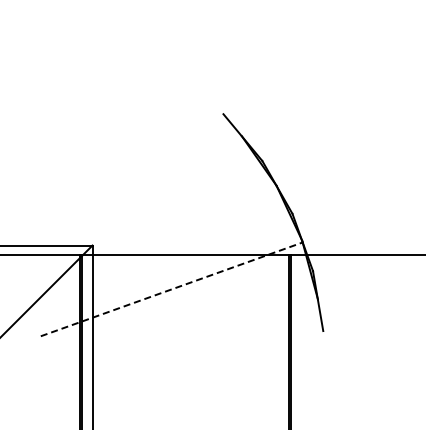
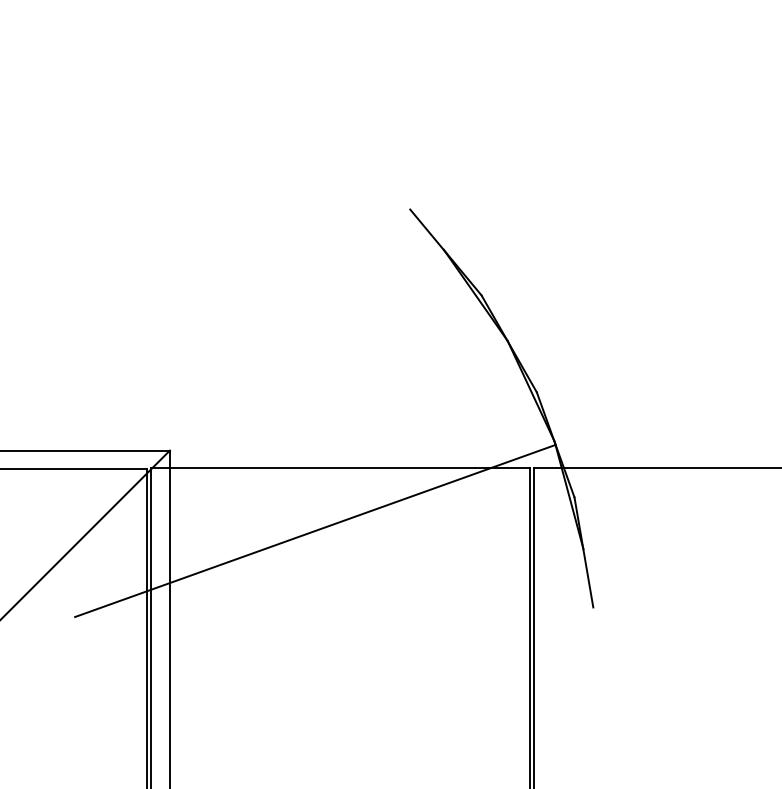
line: (172, 289) -> (316, 531), dashed -> solid

